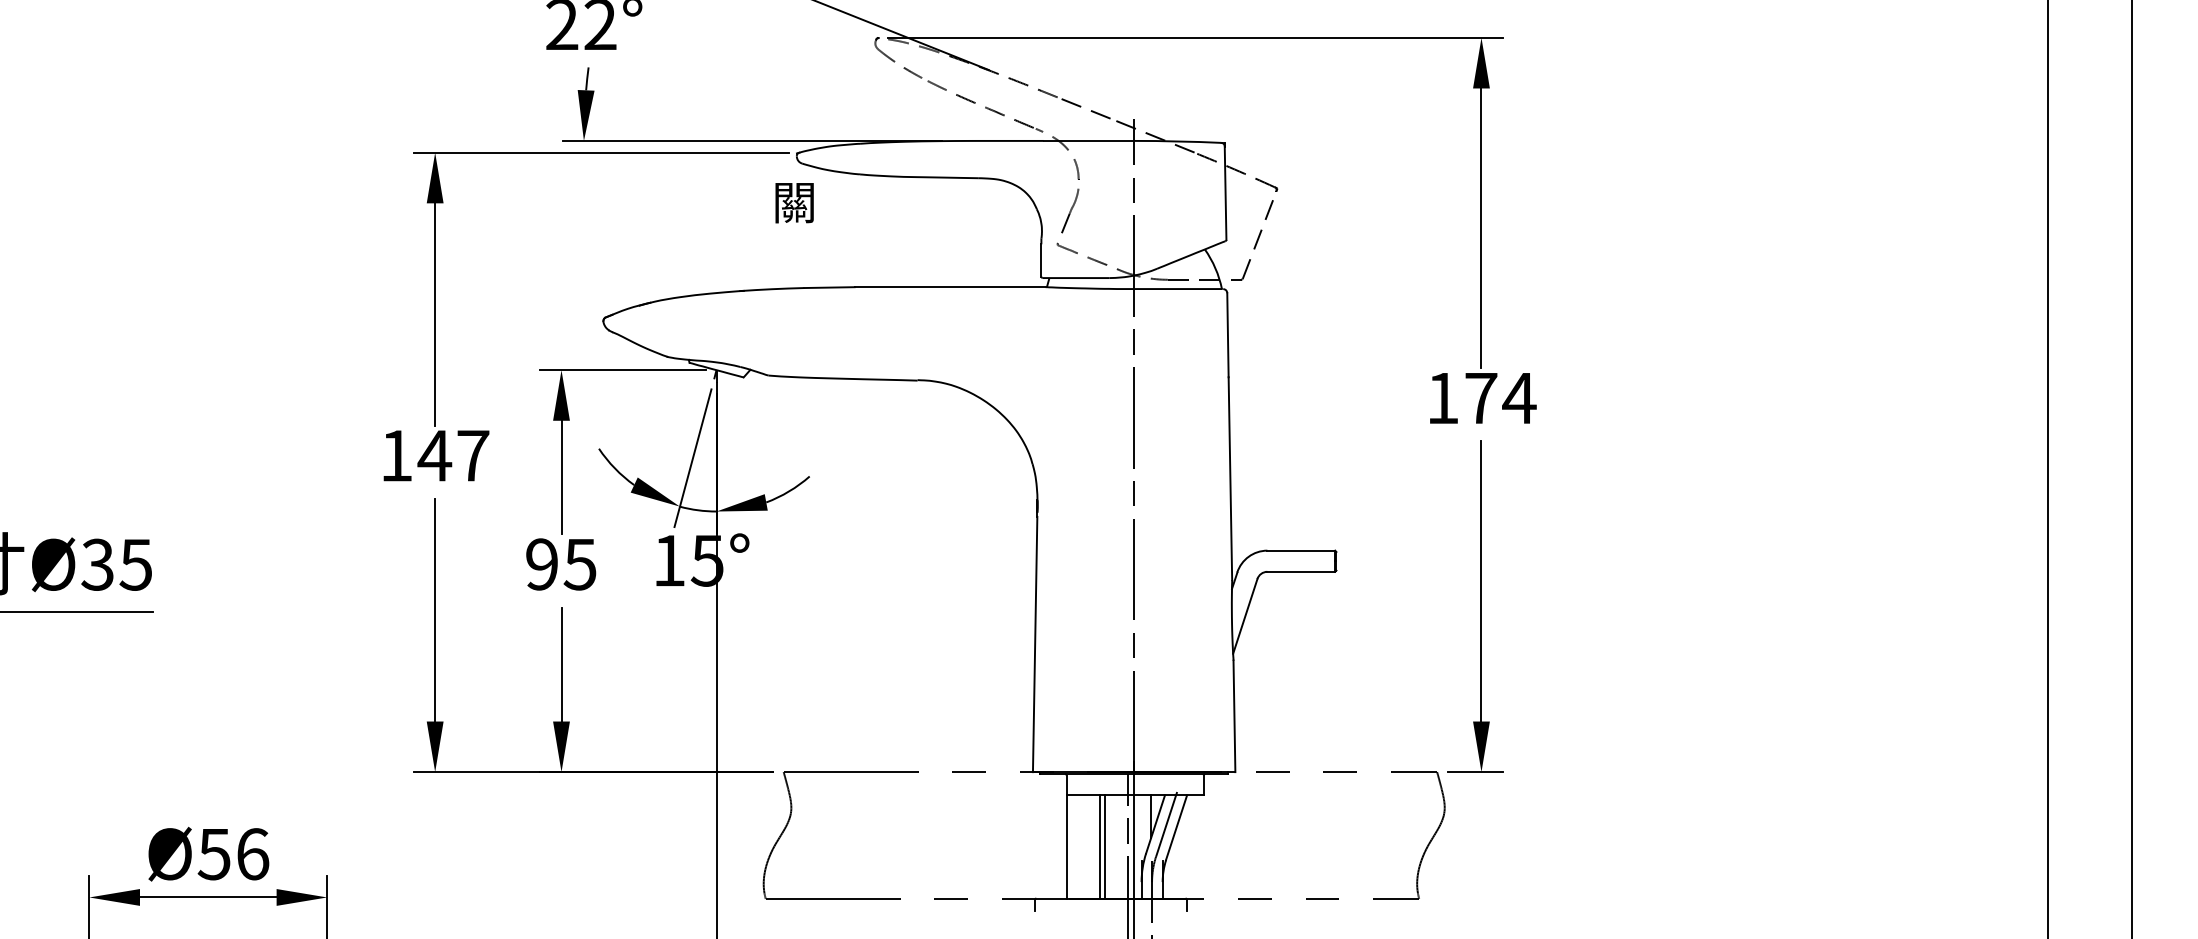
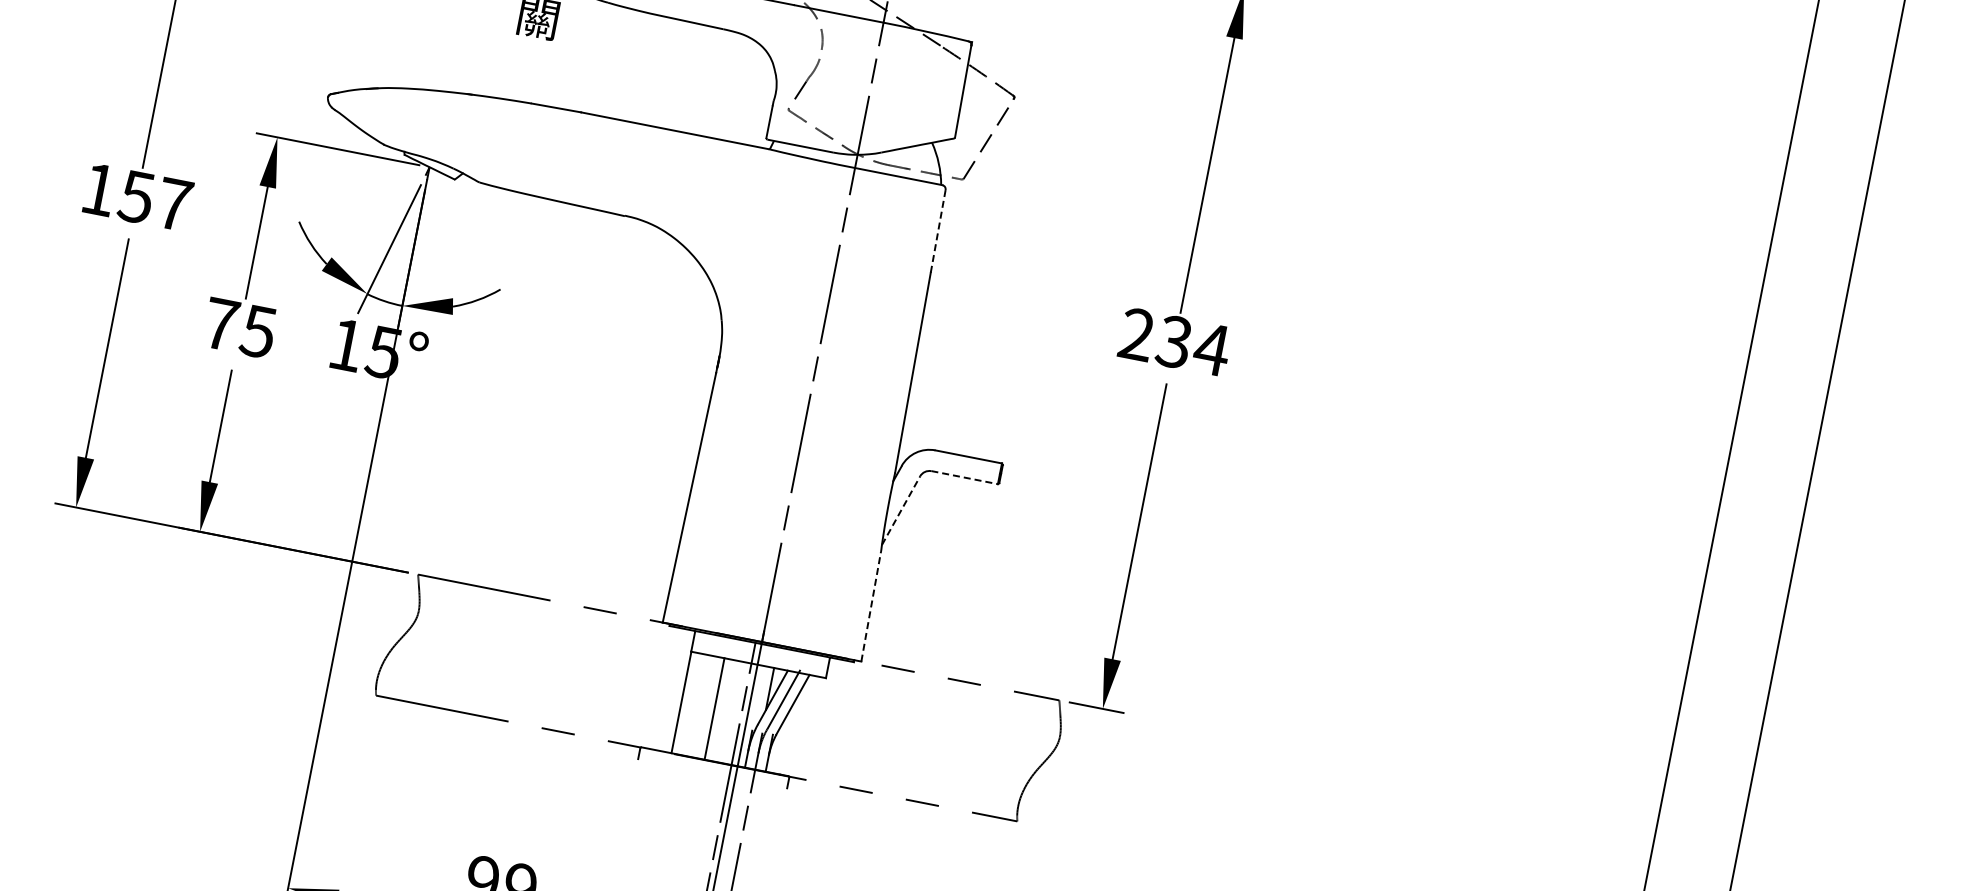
line: (1227, 334) -> (937, 230), solid -> dashed
text: (1462, 398) -> (1156, 338), 174 -> 234
text: (434, 455) -> (136, 196), 147 -> 157
text: (542, 564) -> (221, 324), 95 -> 75
line: (1301, 571) -> (964, 477), solid -> dashed
line: (1245, 615) -> (901, 509), solid -> dashed
line: (1234, 716) -> (871, 606), solid -> dashed
line: (1104, 846) -> (718, 709), removed

